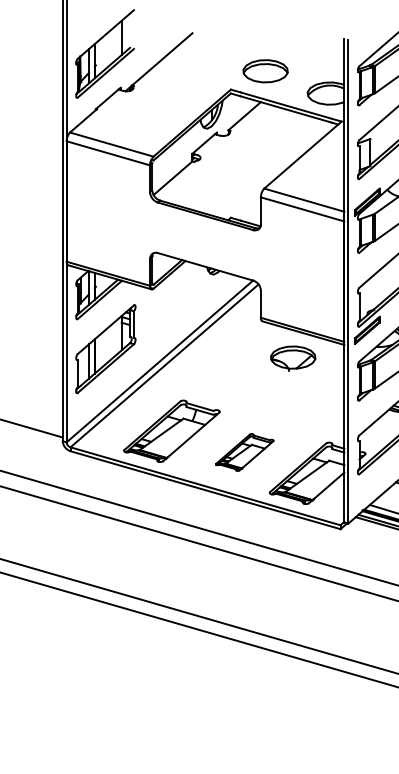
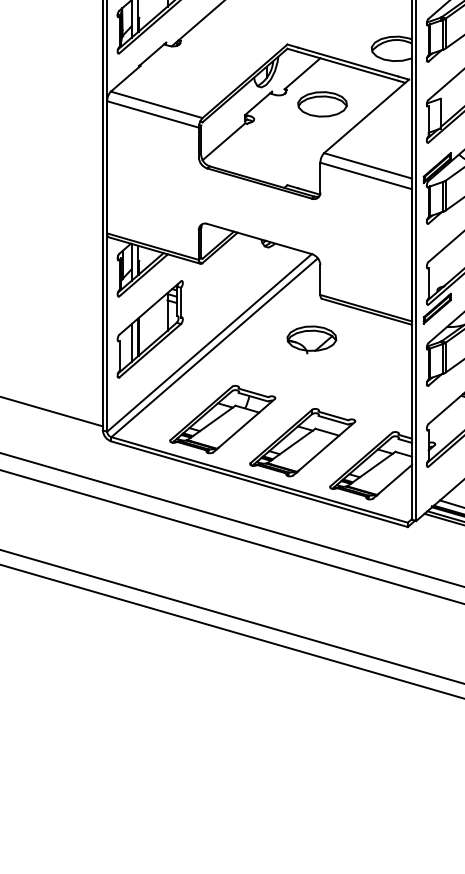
part: (265, 71) -> (322, 104), moved
part: (292, 358) -> (311, 339), moved
part: (244, 452) -> (302, 442), size x1.67

